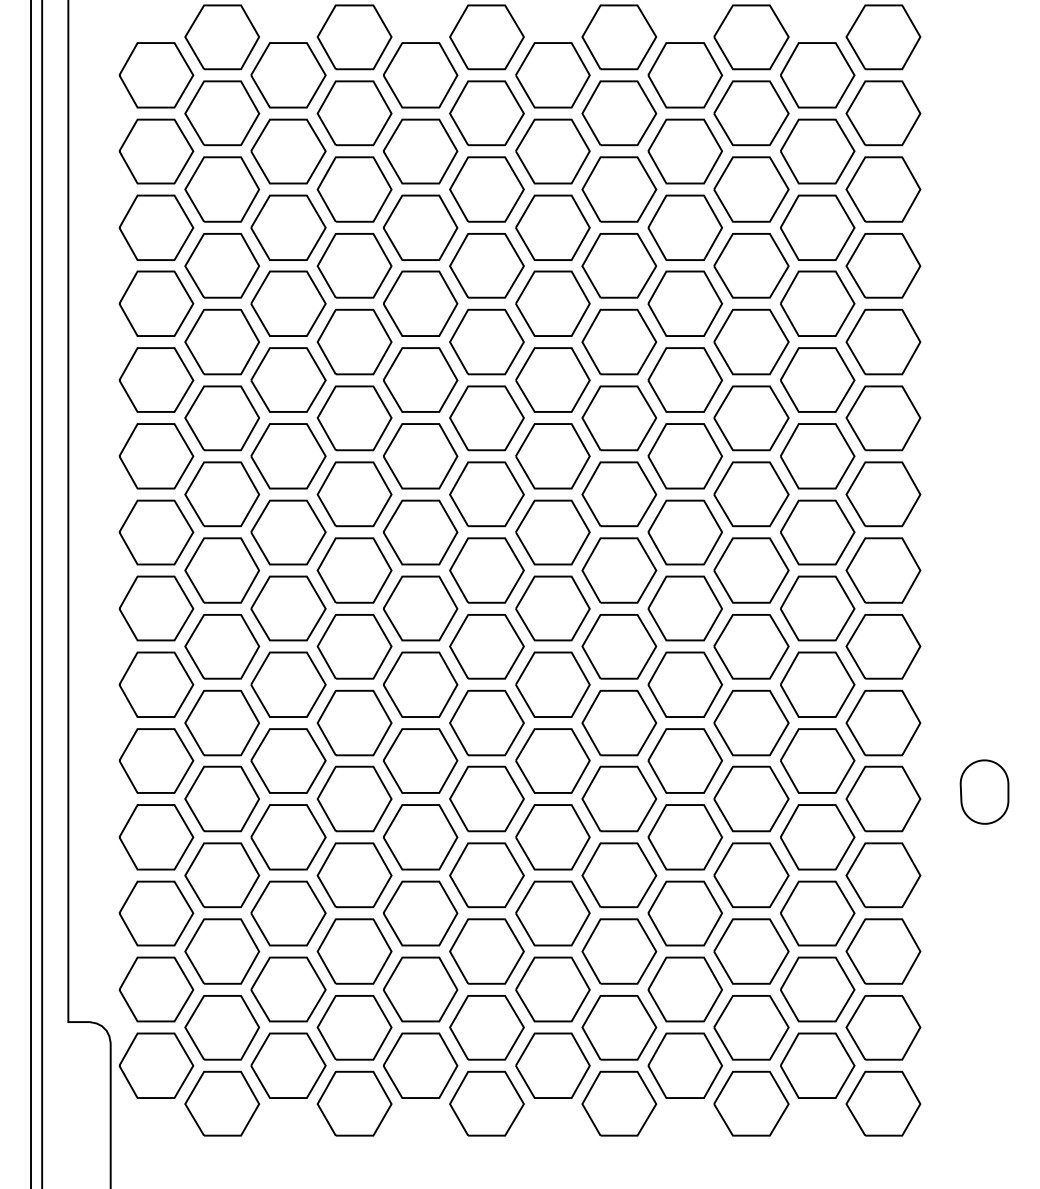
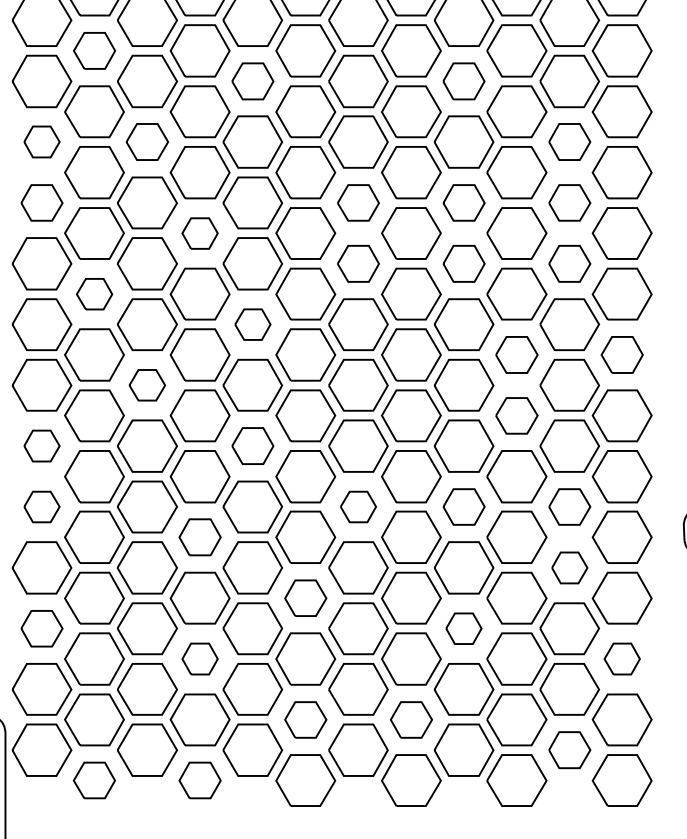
part: (222, 189) -> (94, 50), size x0.7
part: (420, 227) -> (252, 81), size x0.7
part: (684, 227) -> (463, 81), size x0.7
part: (156, 303) -> (42, 141), size x0.6
part: (288, 303) -> (147, 141), size x0.7
part: (817, 303) -> (569, 141), size x0.7
part: (156, 379) -> (42, 202), size x0.7
part: (552, 379) -> (358, 202), size x0.7
part: (685, 379) -> (464, 202), size x0.7
part: (817, 379) -> (569, 202), size x0.7
part: (354, 418) -> (200, 233), size x0.6
part: (552, 456) -> (358, 263), size x0.7
part: (685, 456) -> (464, 263), size x0.7
part: (817, 456) -> (569, 263), size x0.7
part: (222, 494) -> (94, 294), size x0.6
part: (420, 532) -> (252, 324), size x0.6
part: (751, 570) -> (516, 354), size x0.7
part: (883, 570) -> (622, 354), size x0.7
part: (288, 608) -> (147, 385), size x0.6
part: (751, 646) -> (516, 415), size x0.7
part: (156, 684) -> (42, 445), size x0.6
part: (420, 684) -> (252, 445), size x0.7
part: (156, 760) -> (42, 506), size x0.6
part: (552, 760) -> (358, 506), size x0.6
part: (685, 760) -> (464, 506), size x0.7
part: (817, 760) -> (569, 506), size x0.7
part: (354, 798) -> (200, 536), size x0.7
part: (817, 837) -> (569, 568), size x0.6
part: (486, 875) -> (305, 598), size x0.7
part: (156, 913) -> (42, 628), size x0.7
part: (684, 913) -> (463, 628), size x0.6
part: (354, 951) -> (200, 659), size x0.6
part: (883, 951) -> (622, 659), size x0.6
part: (486, 1027) -> (305, 719), size x0.7
part: (619, 1027) -> (411, 719), size x0.7
part: (817, 1065) -> (569, 750), size x0.7
part: (221, 1103) -> (93, 780), size x0.7
part: (354, 1103) -> (200, 780), size x0.7

